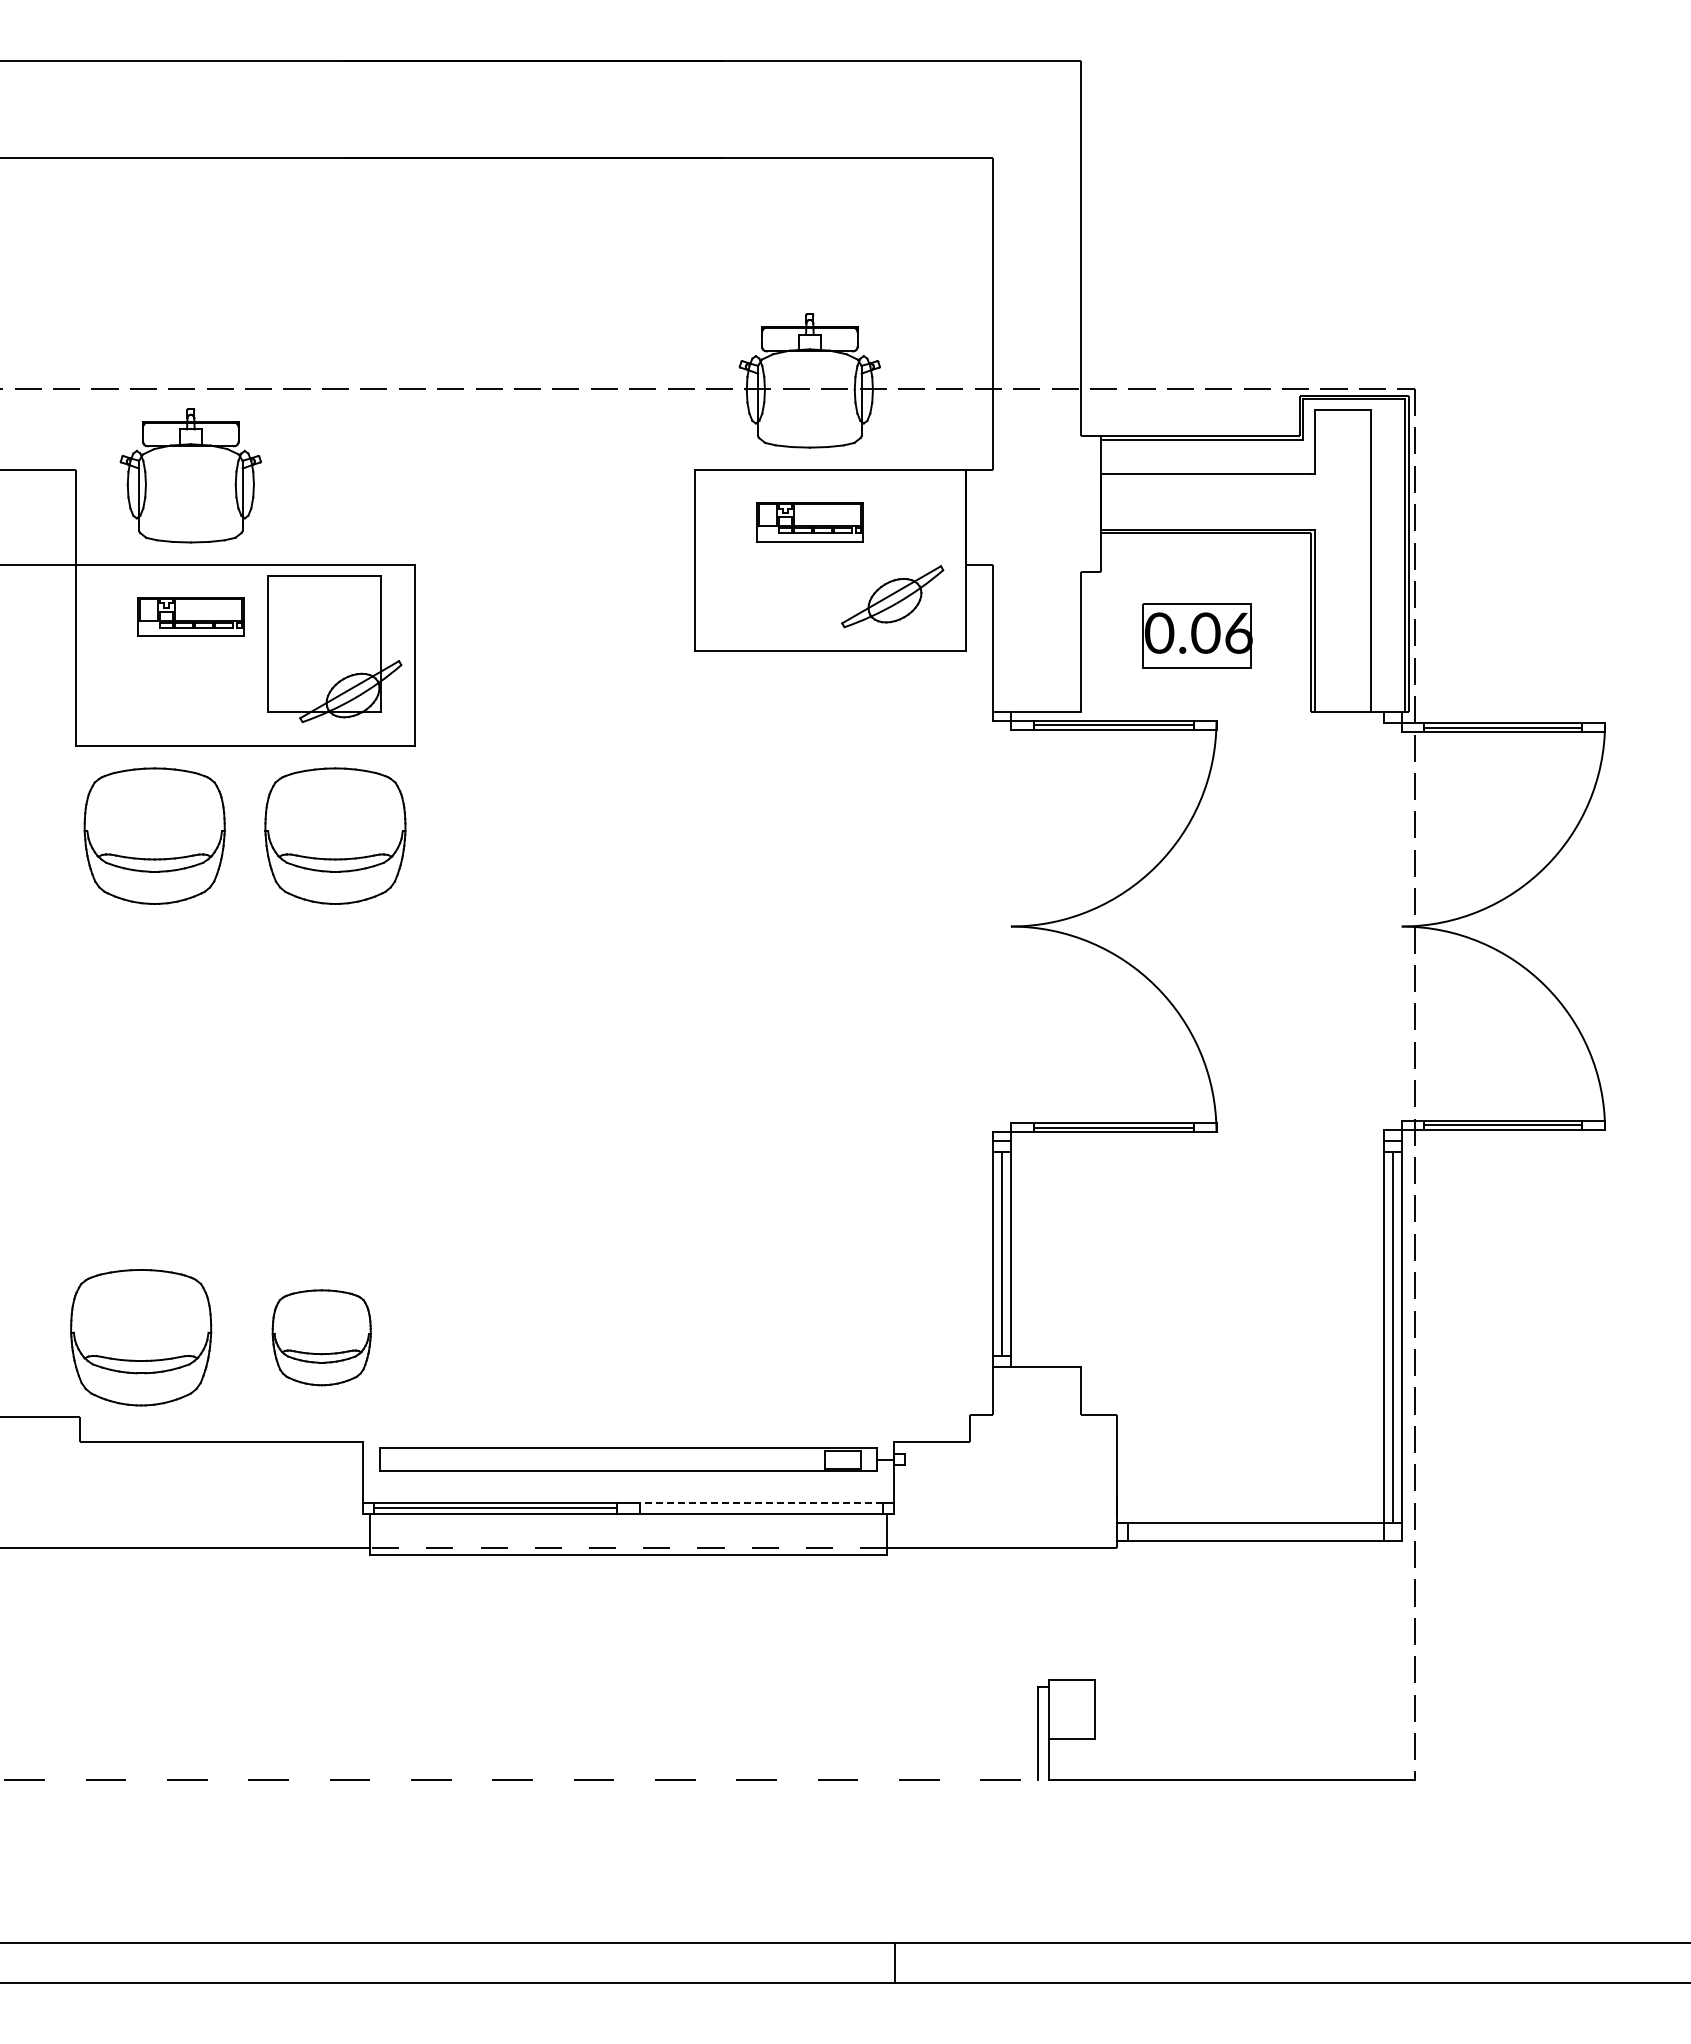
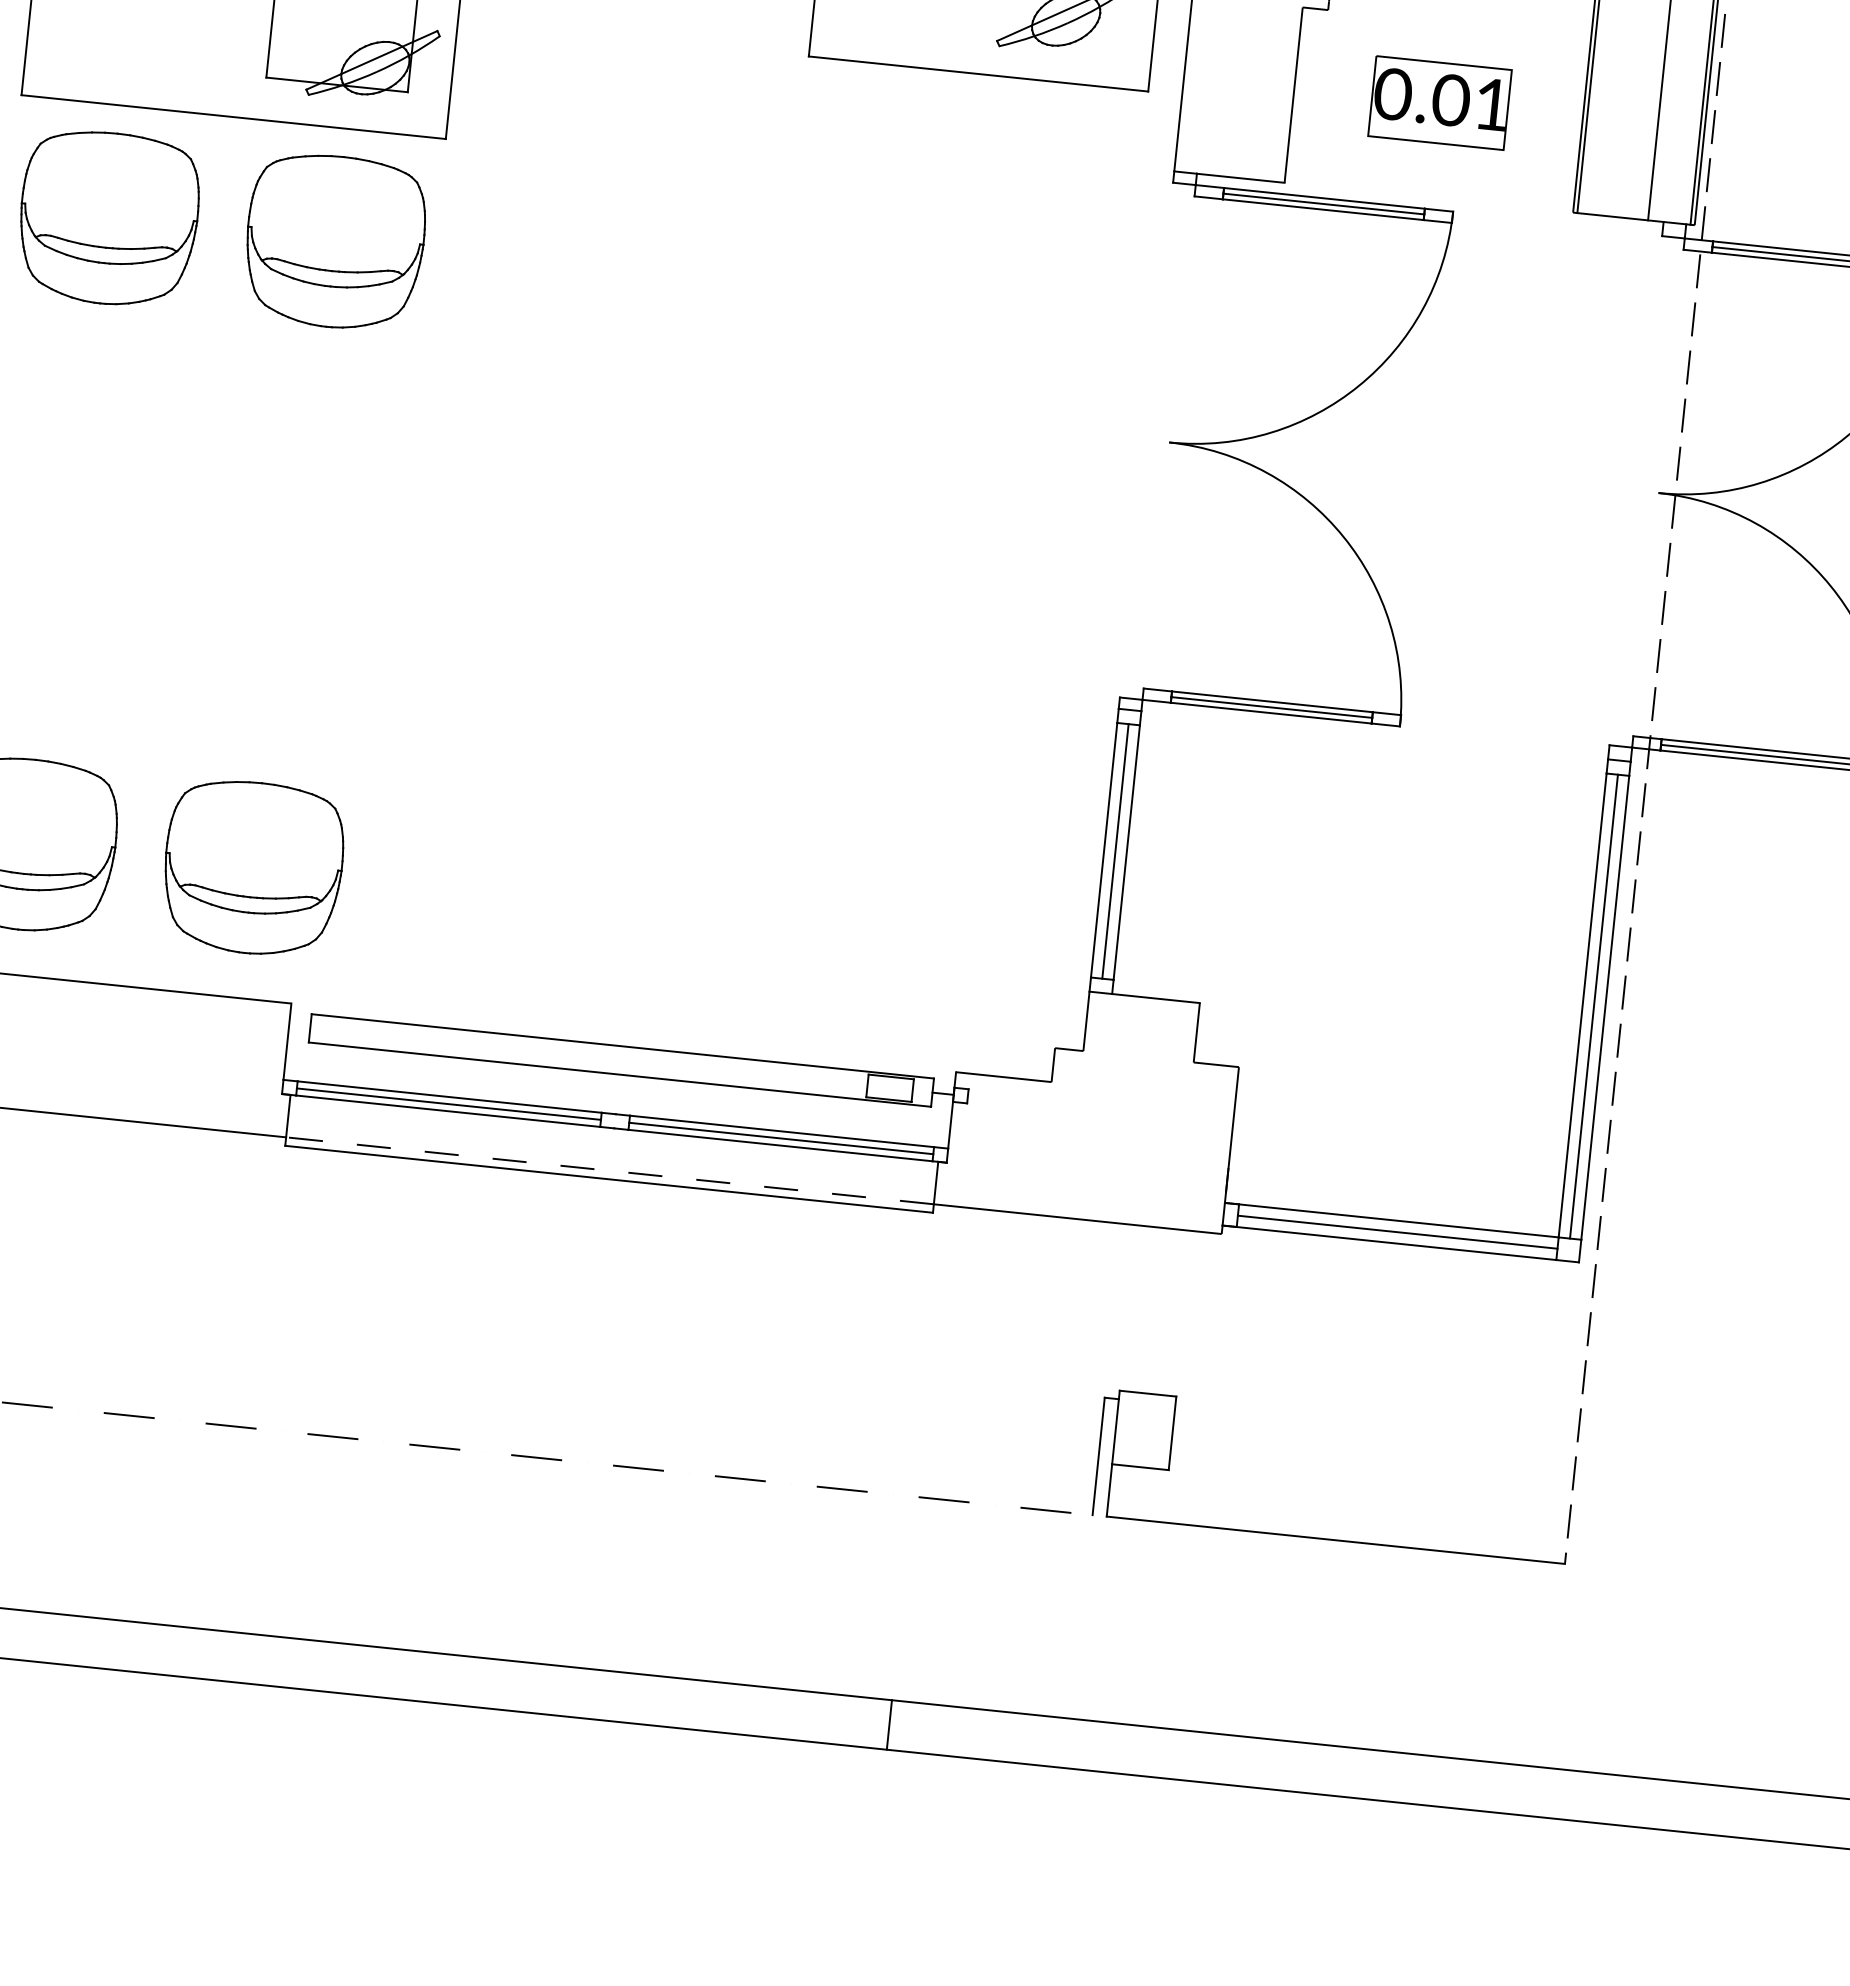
text: (1238, 632) -> (1492, 103), 0.06 -> 0.01
part: (321, 1337) -> (252, 867), size x1.43
line: (760, 1502) -> (781, 1131), dashed -> solid
line: (760, 1508) -> (780, 1138), added
line: (1255, 1531) -> (1397, 1231), added

